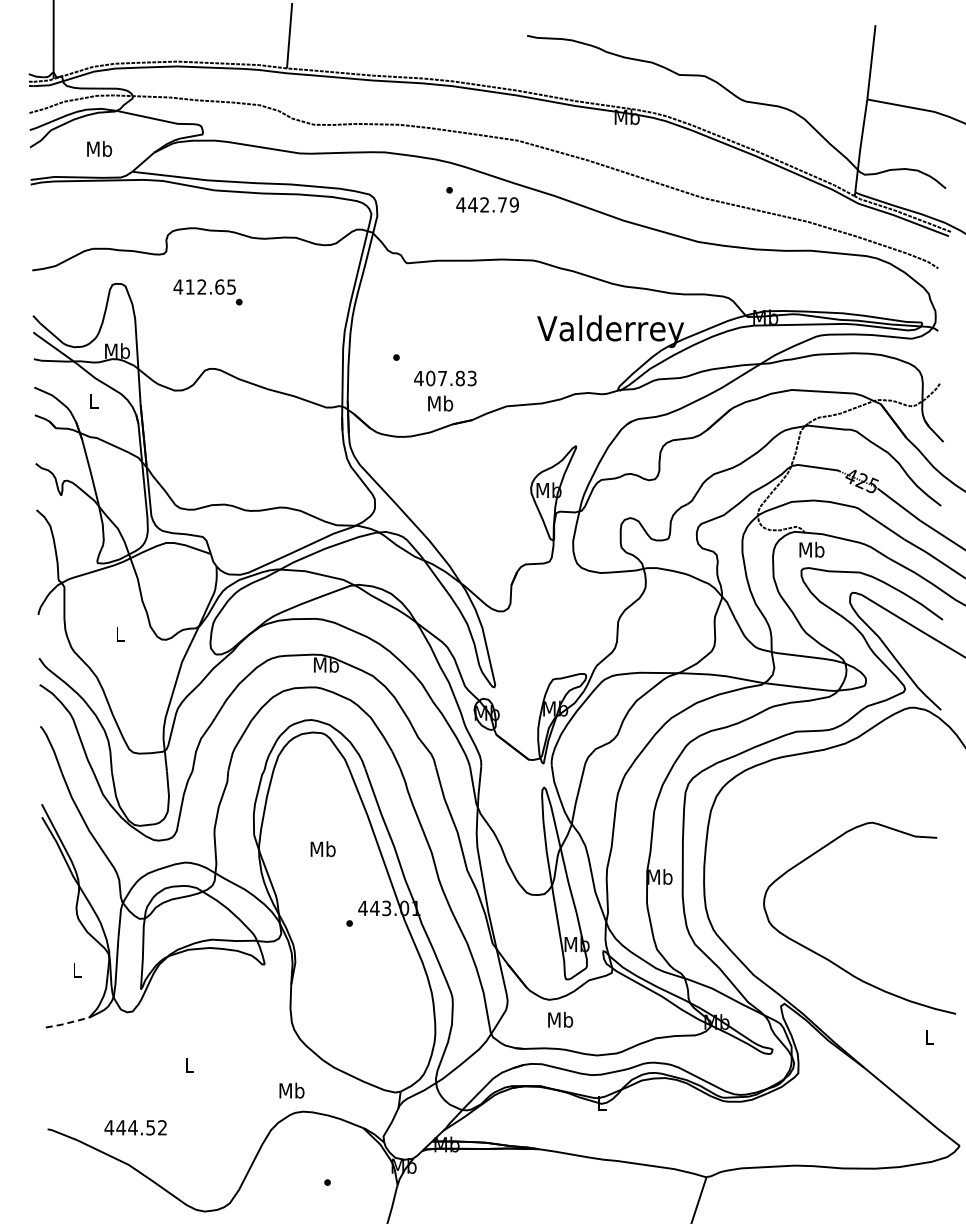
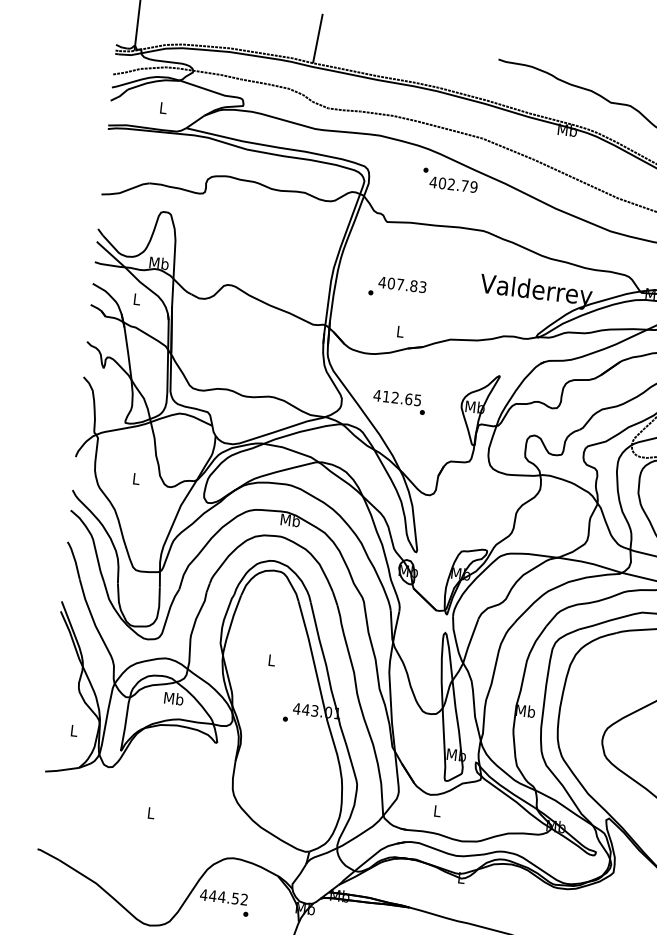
text: (99, 148) -> (163, 107), Mb -> L
text: (472, 204) -> (442, 183), 442.79 -> 402.79
text: (207, 292) -> (399, 402), moved
text: (445, 378) -> (402, 284), moved
text: (440, 403) -> (400, 331), Mb -> L
text: (322, 849) -> (271, 660), Mb -> L
text: (560, 1019) -> (437, 810), Mb -> L
line: (66, 1023) -> (61, 770), dashed -> solid
text: (291, 1090) -> (173, 698), moved
text: (135, 1127) -> (223, 897), moved

